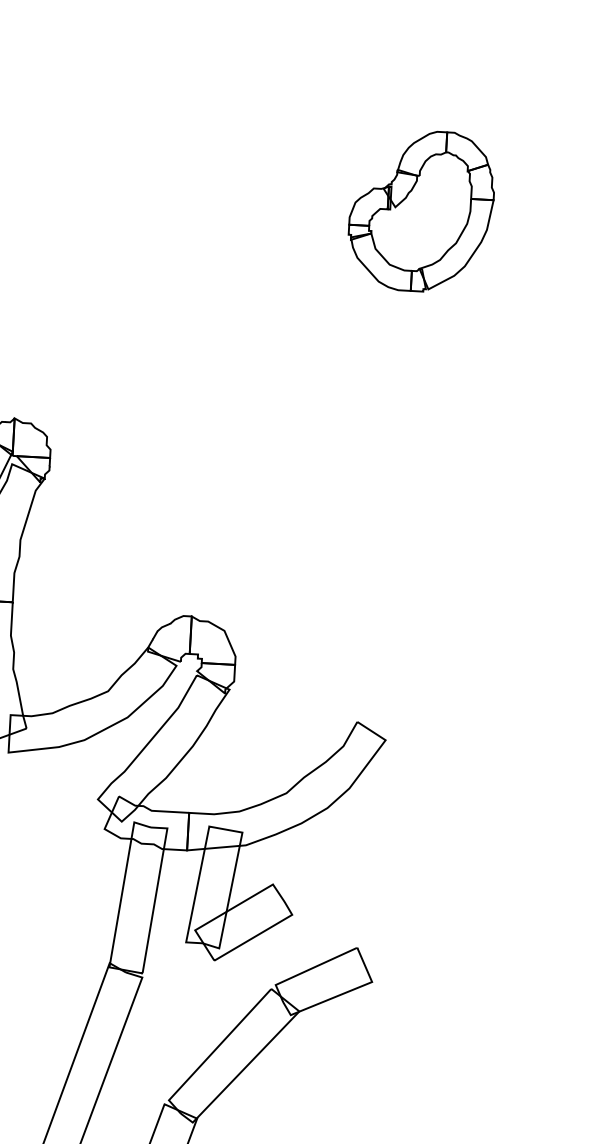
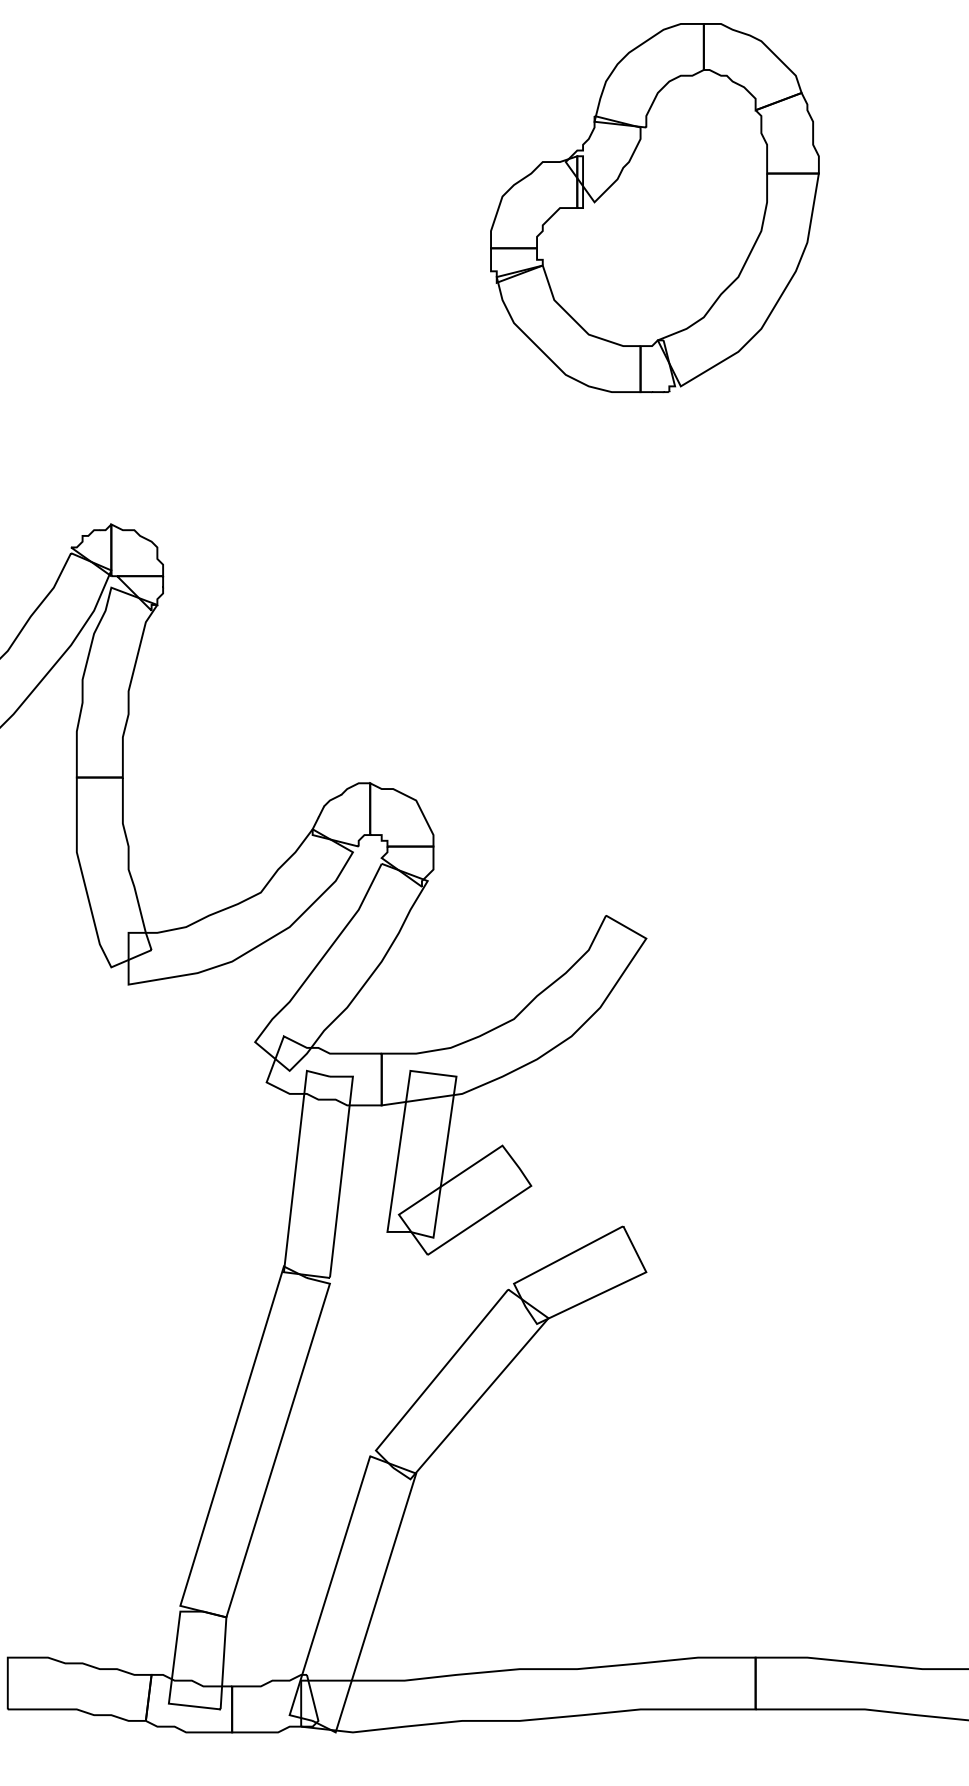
part: (421, 211) -> (654, 208), size x1.67

